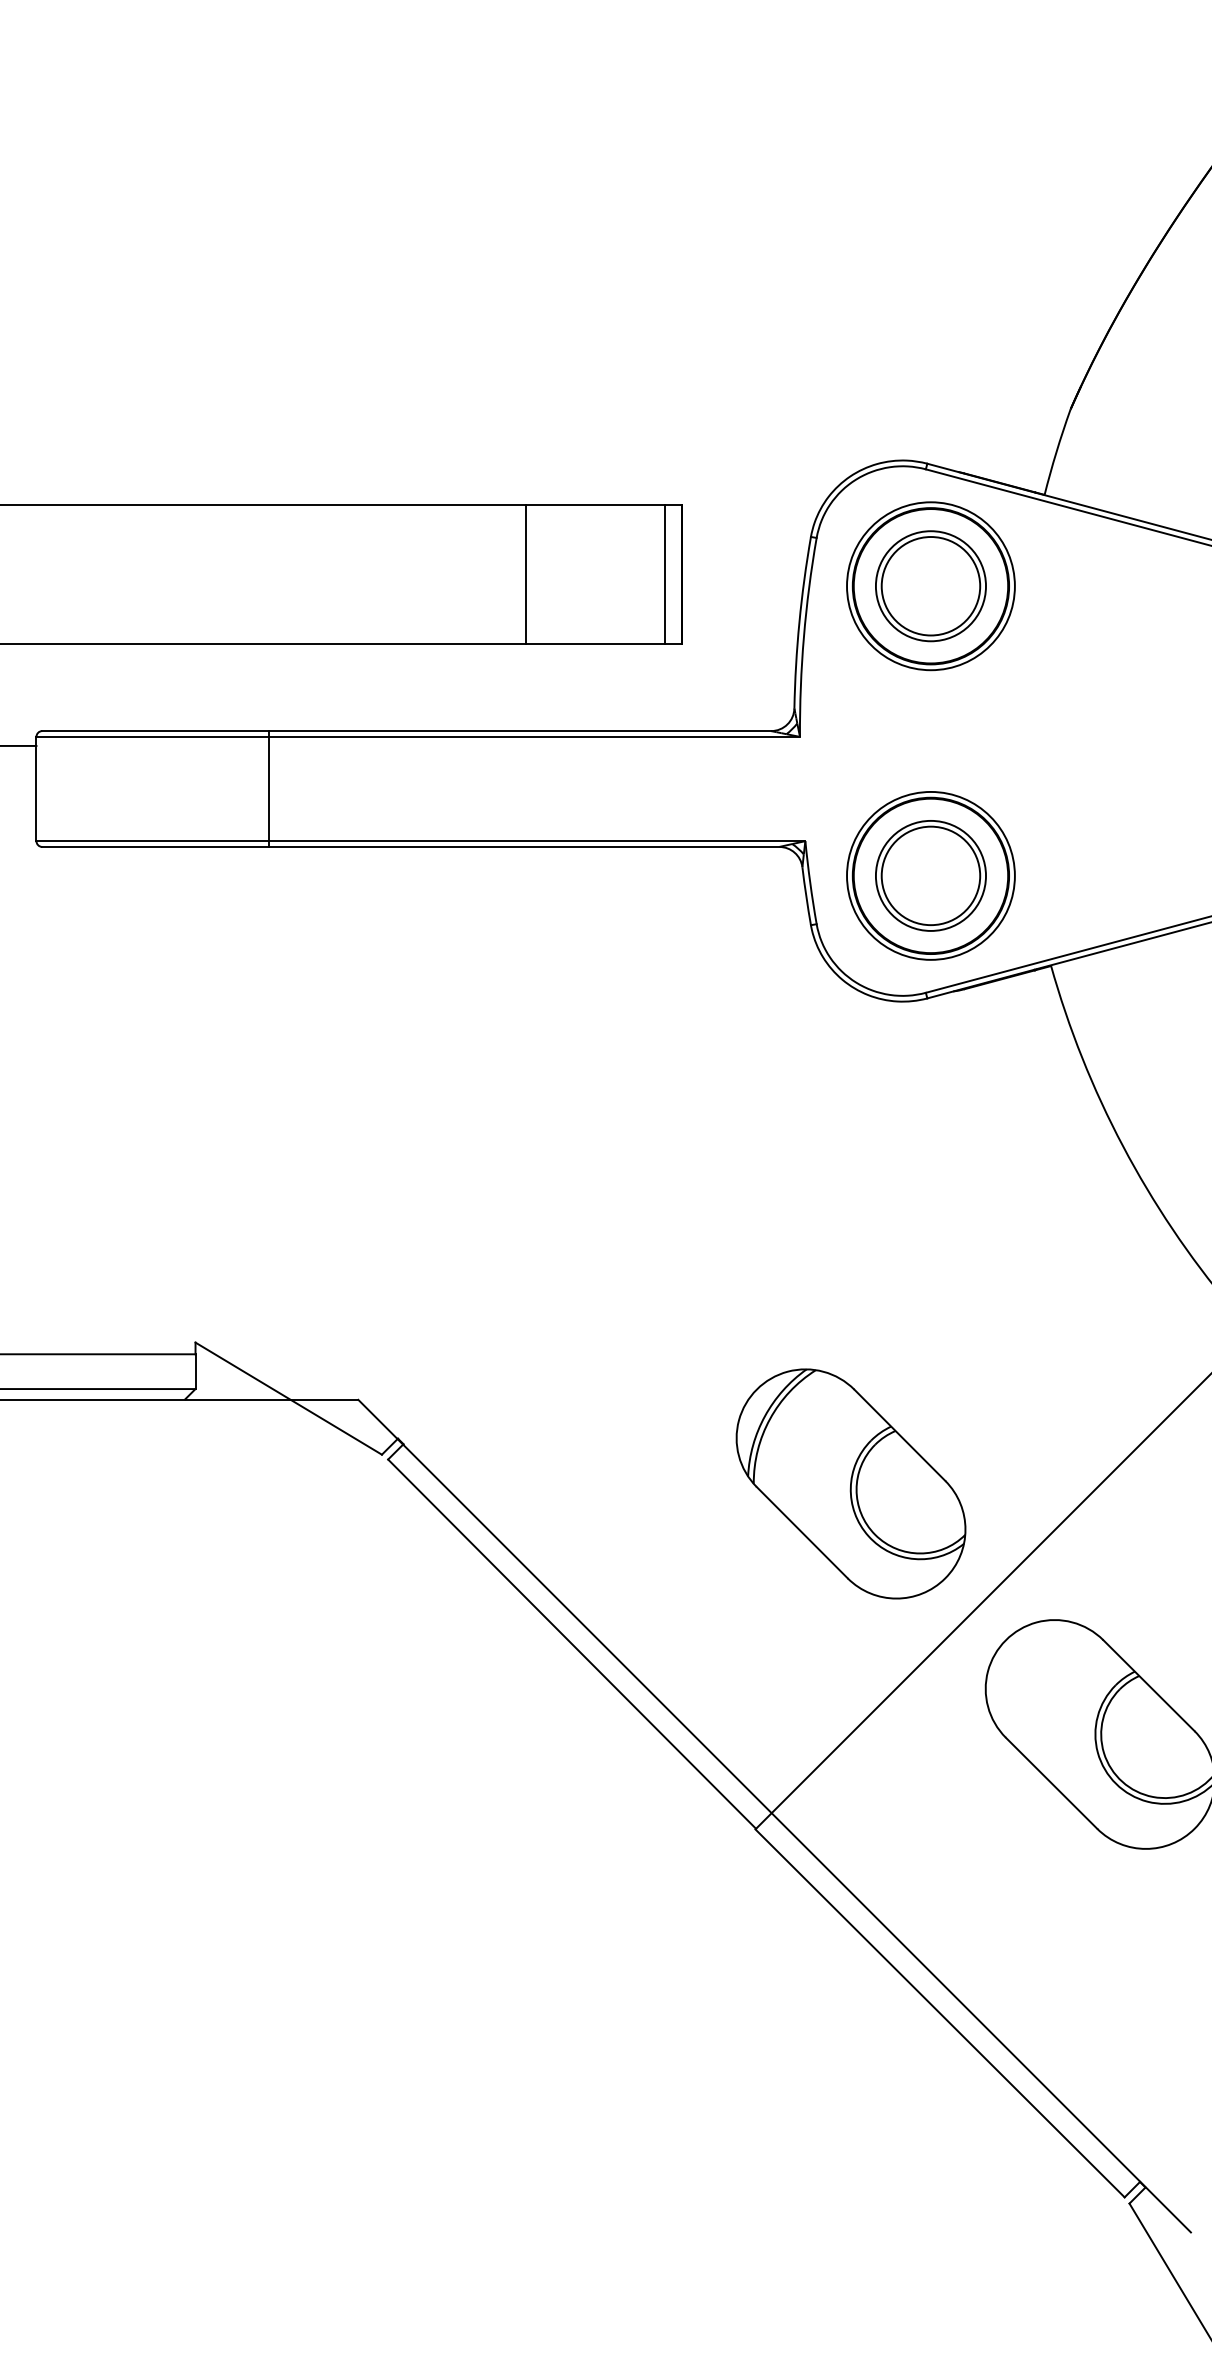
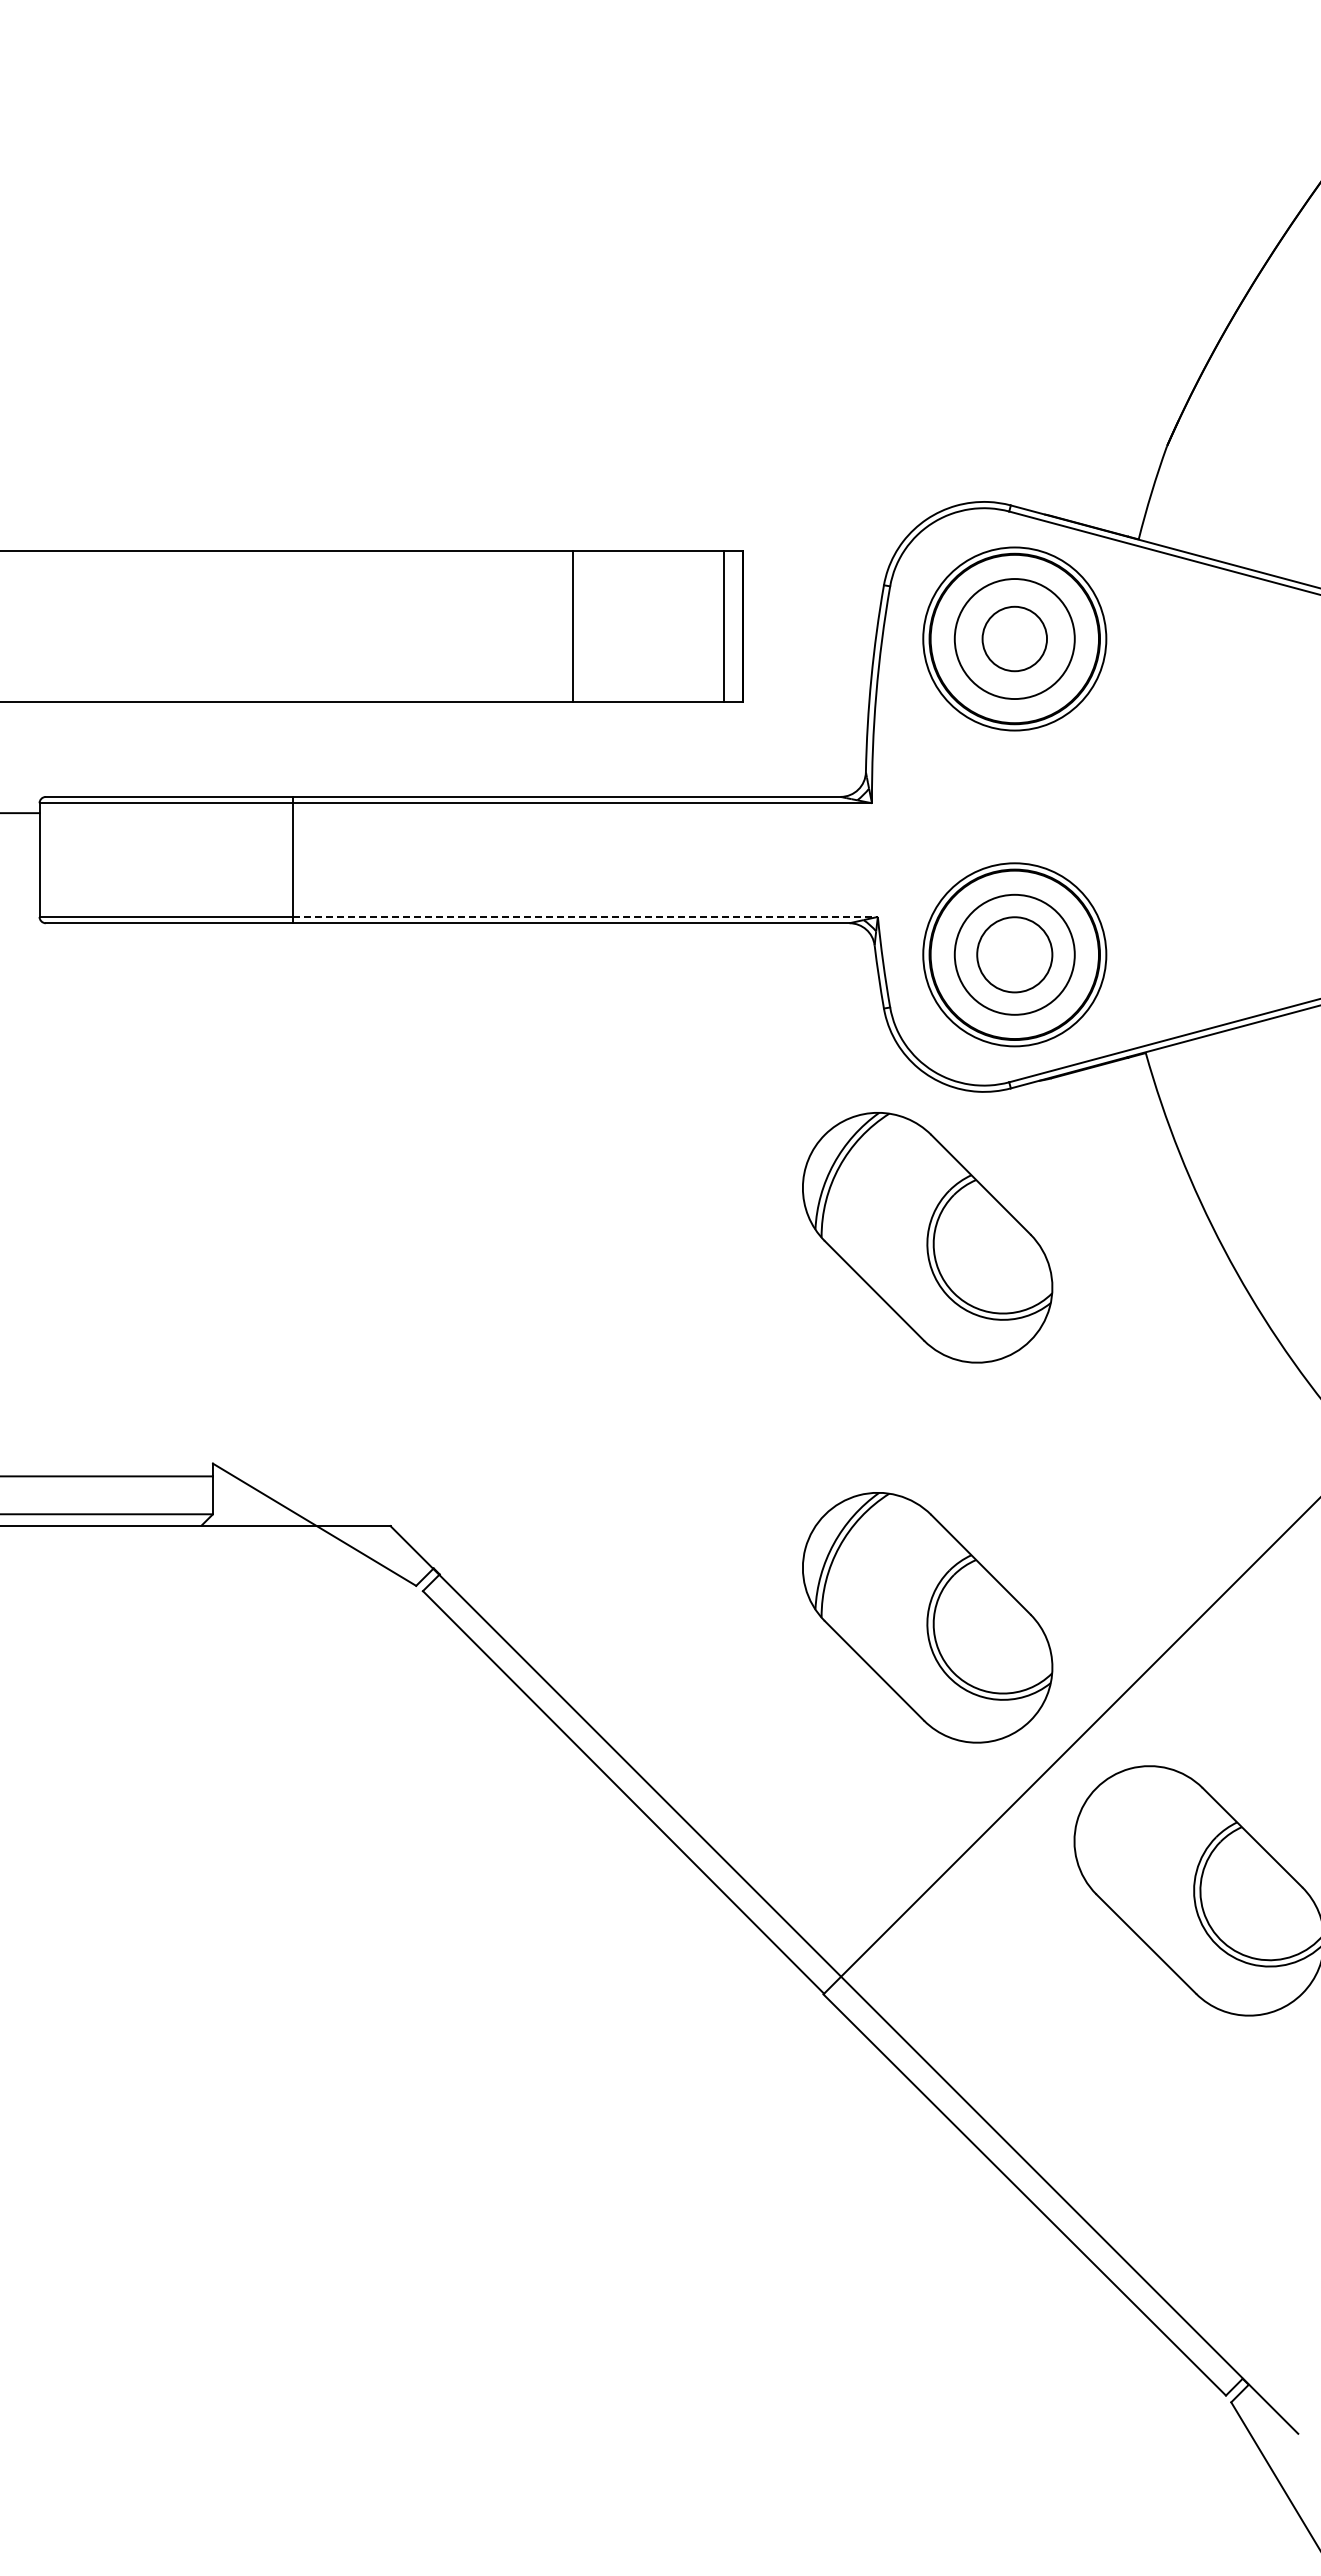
circle: (930, 585) -> (1014, 638), size x0.6
line: (537, 840) -> (585, 916), solid -> dashed
circle: (930, 875) -> (1014, 954), size x0.7
part: (850, 1135) -> (927, 1237), added

